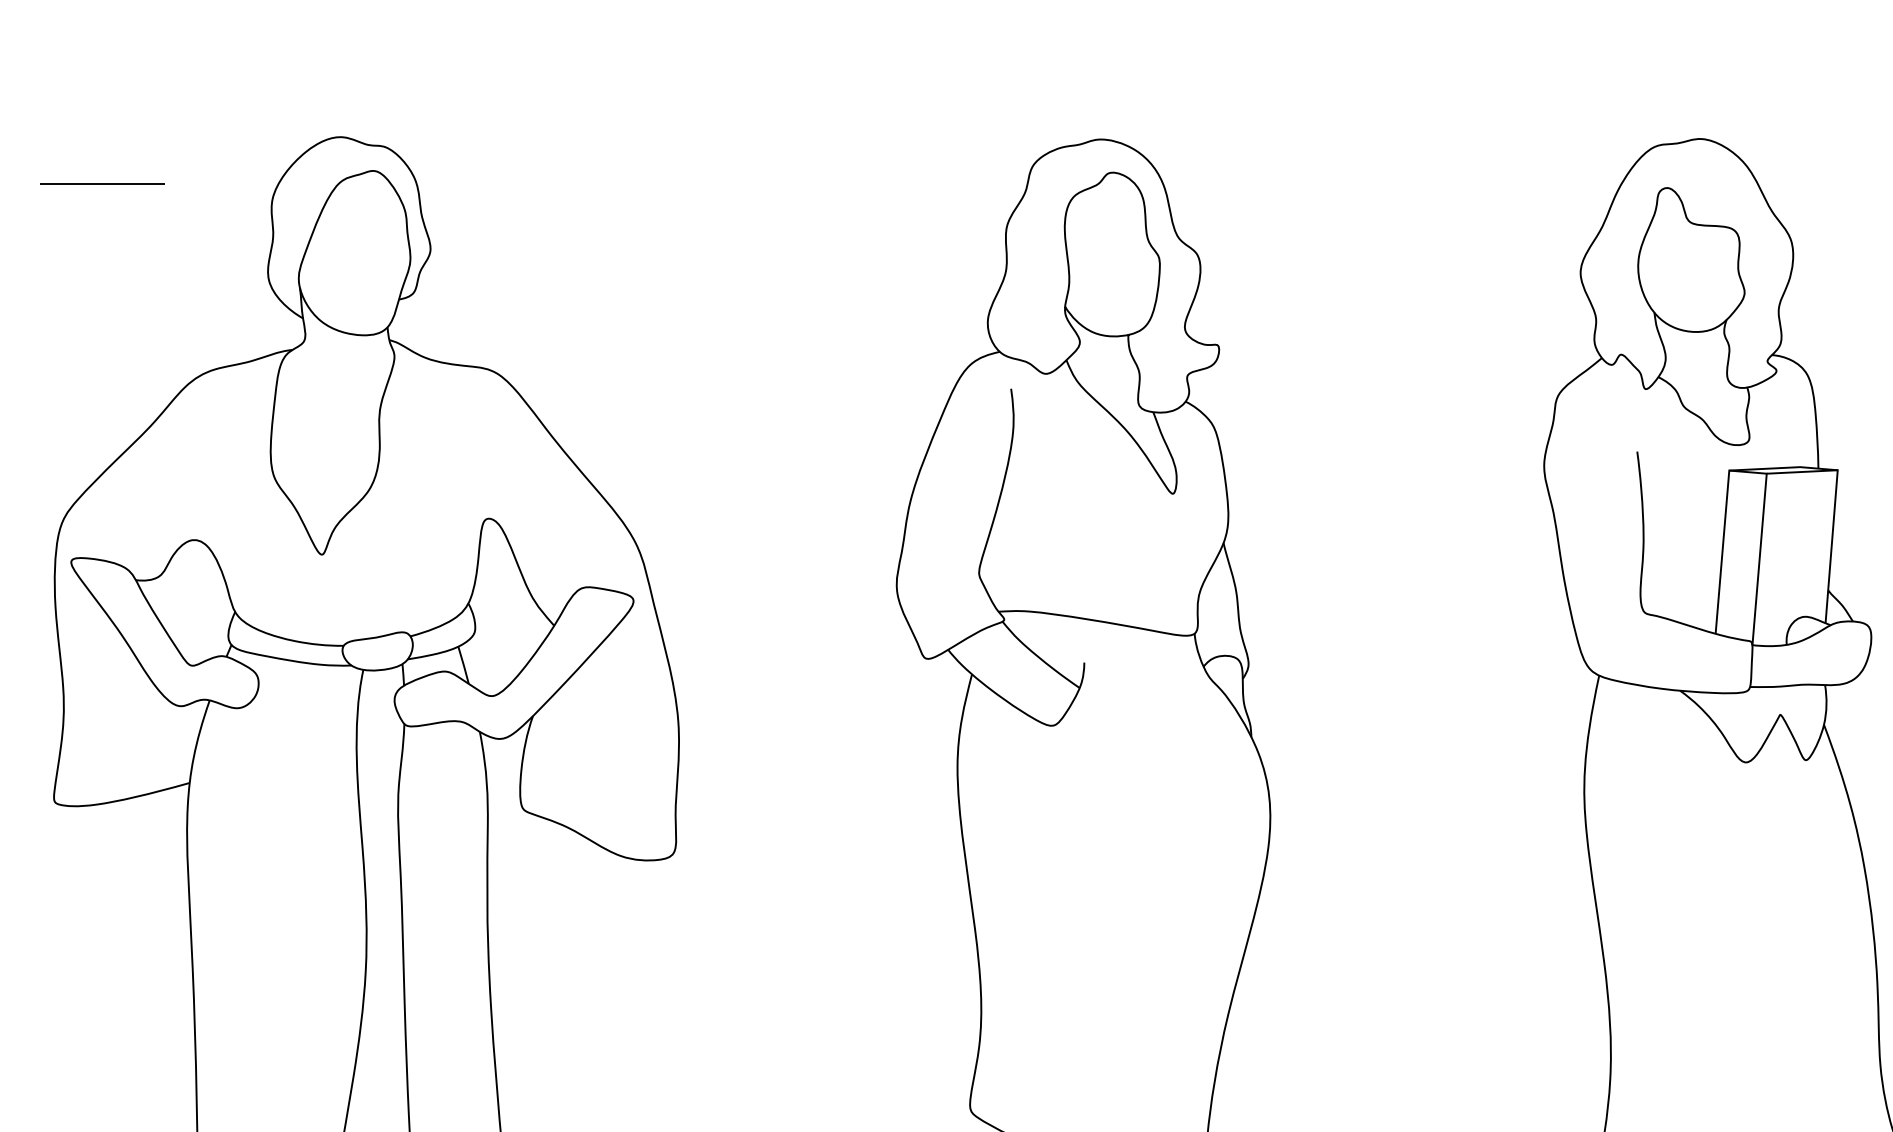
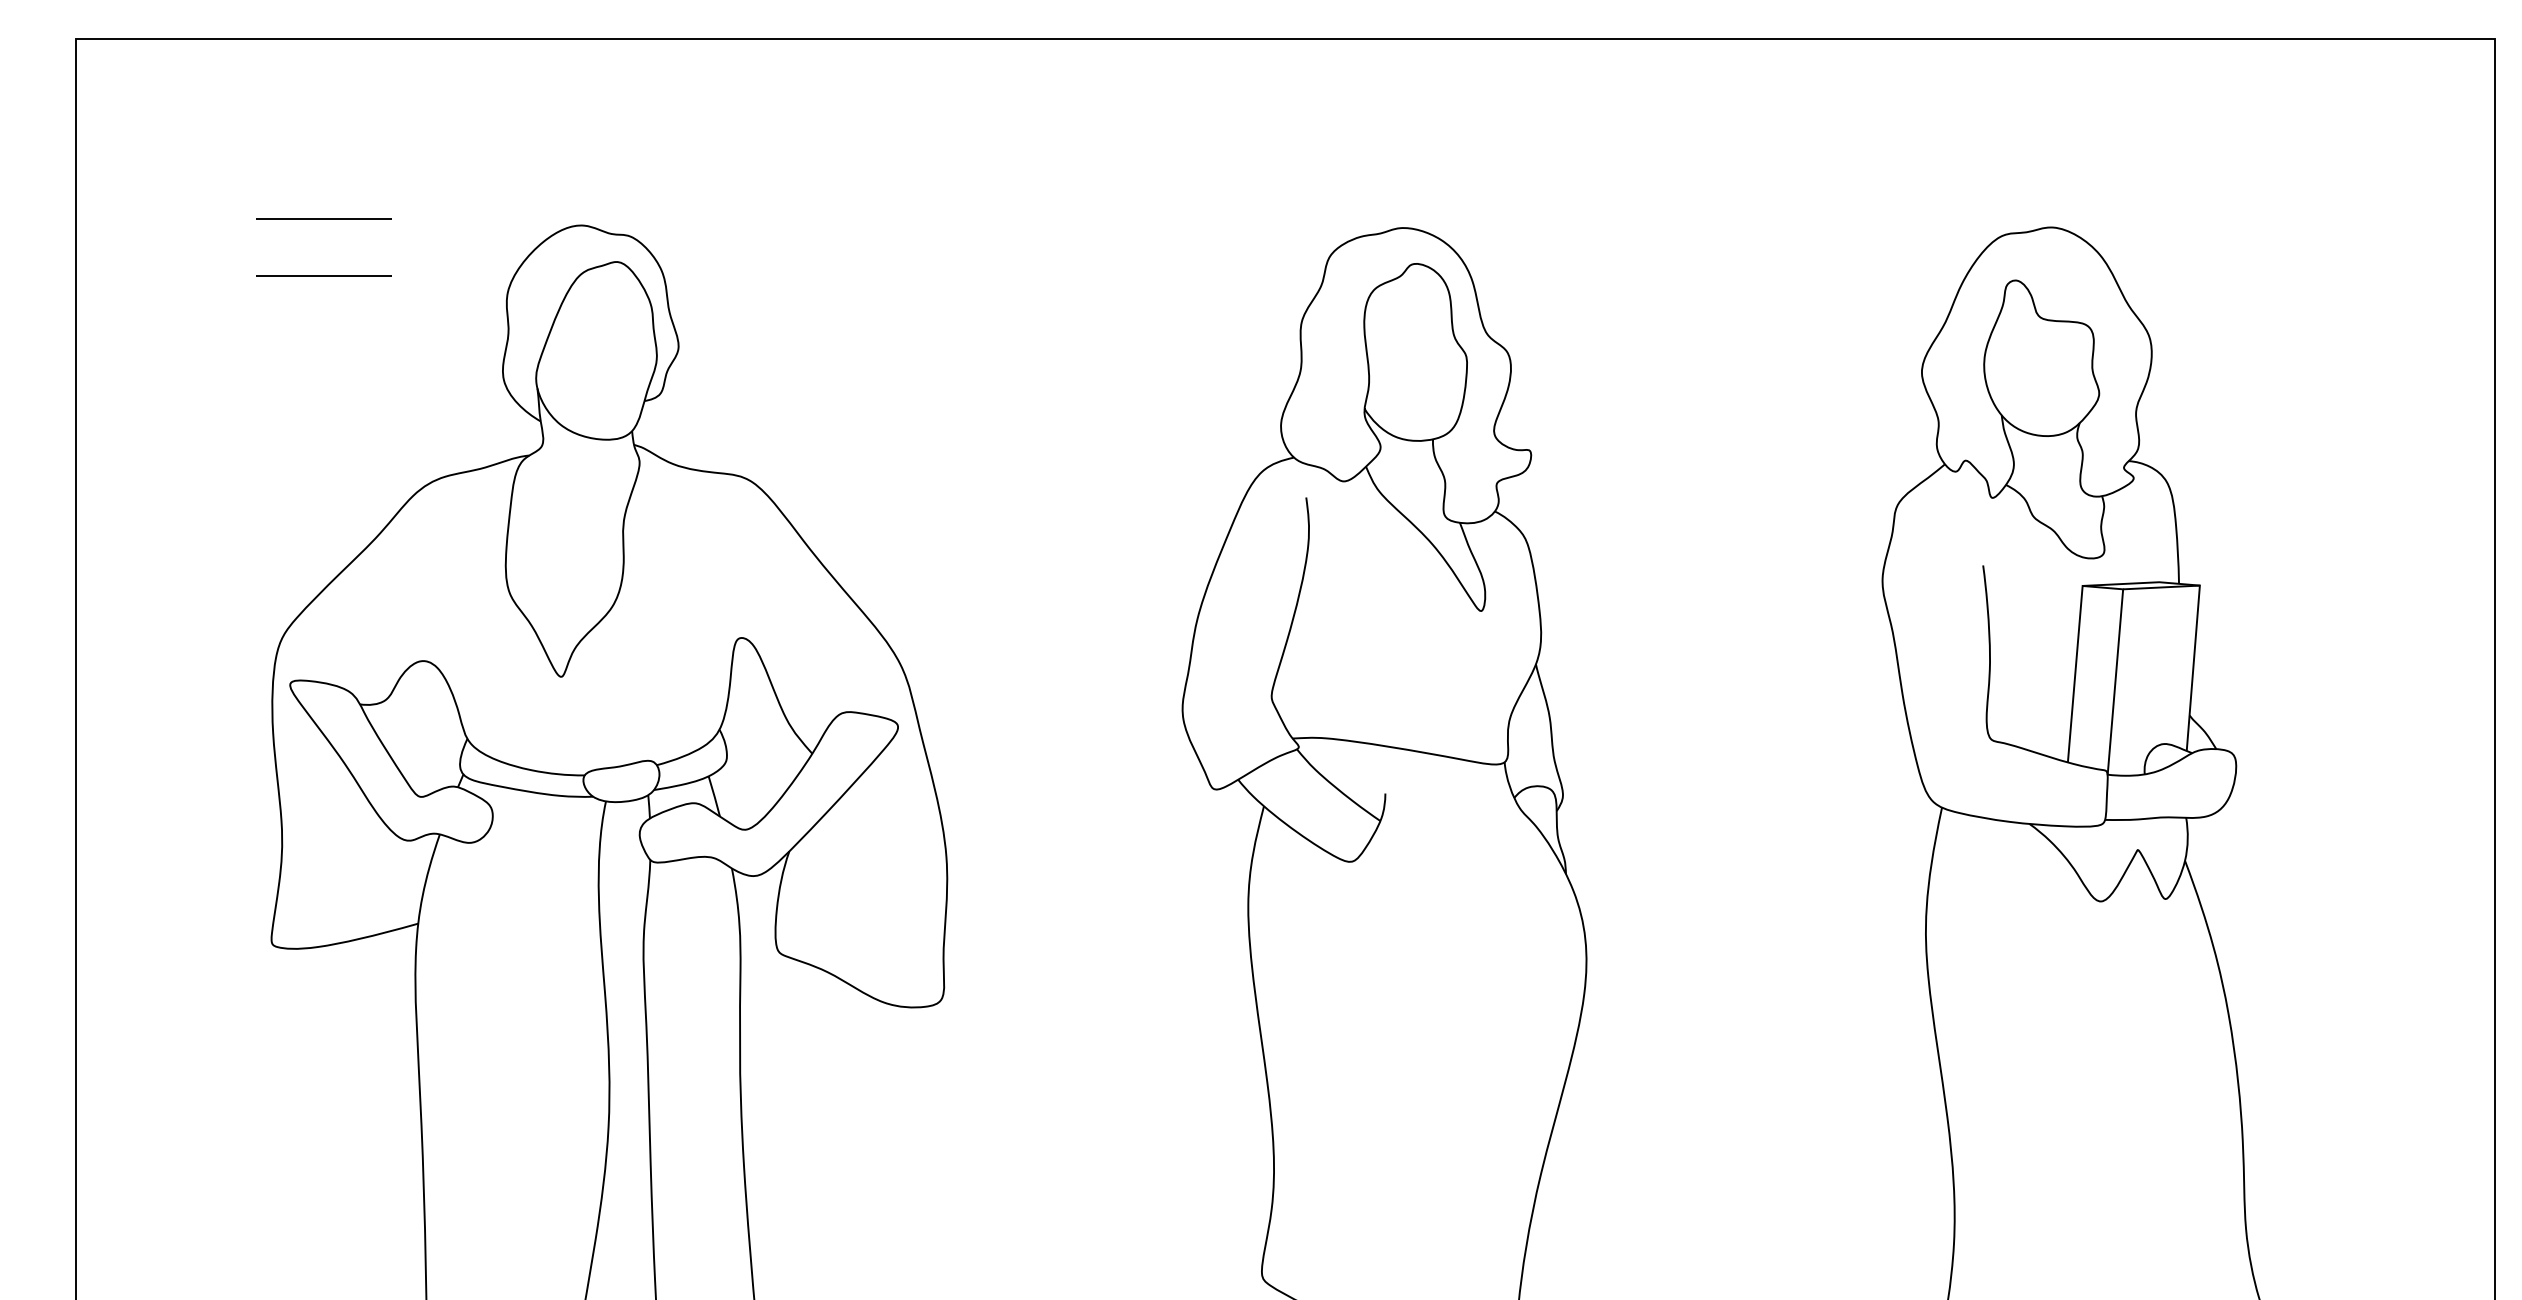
line: (102, 130) -> (323, 218), added

